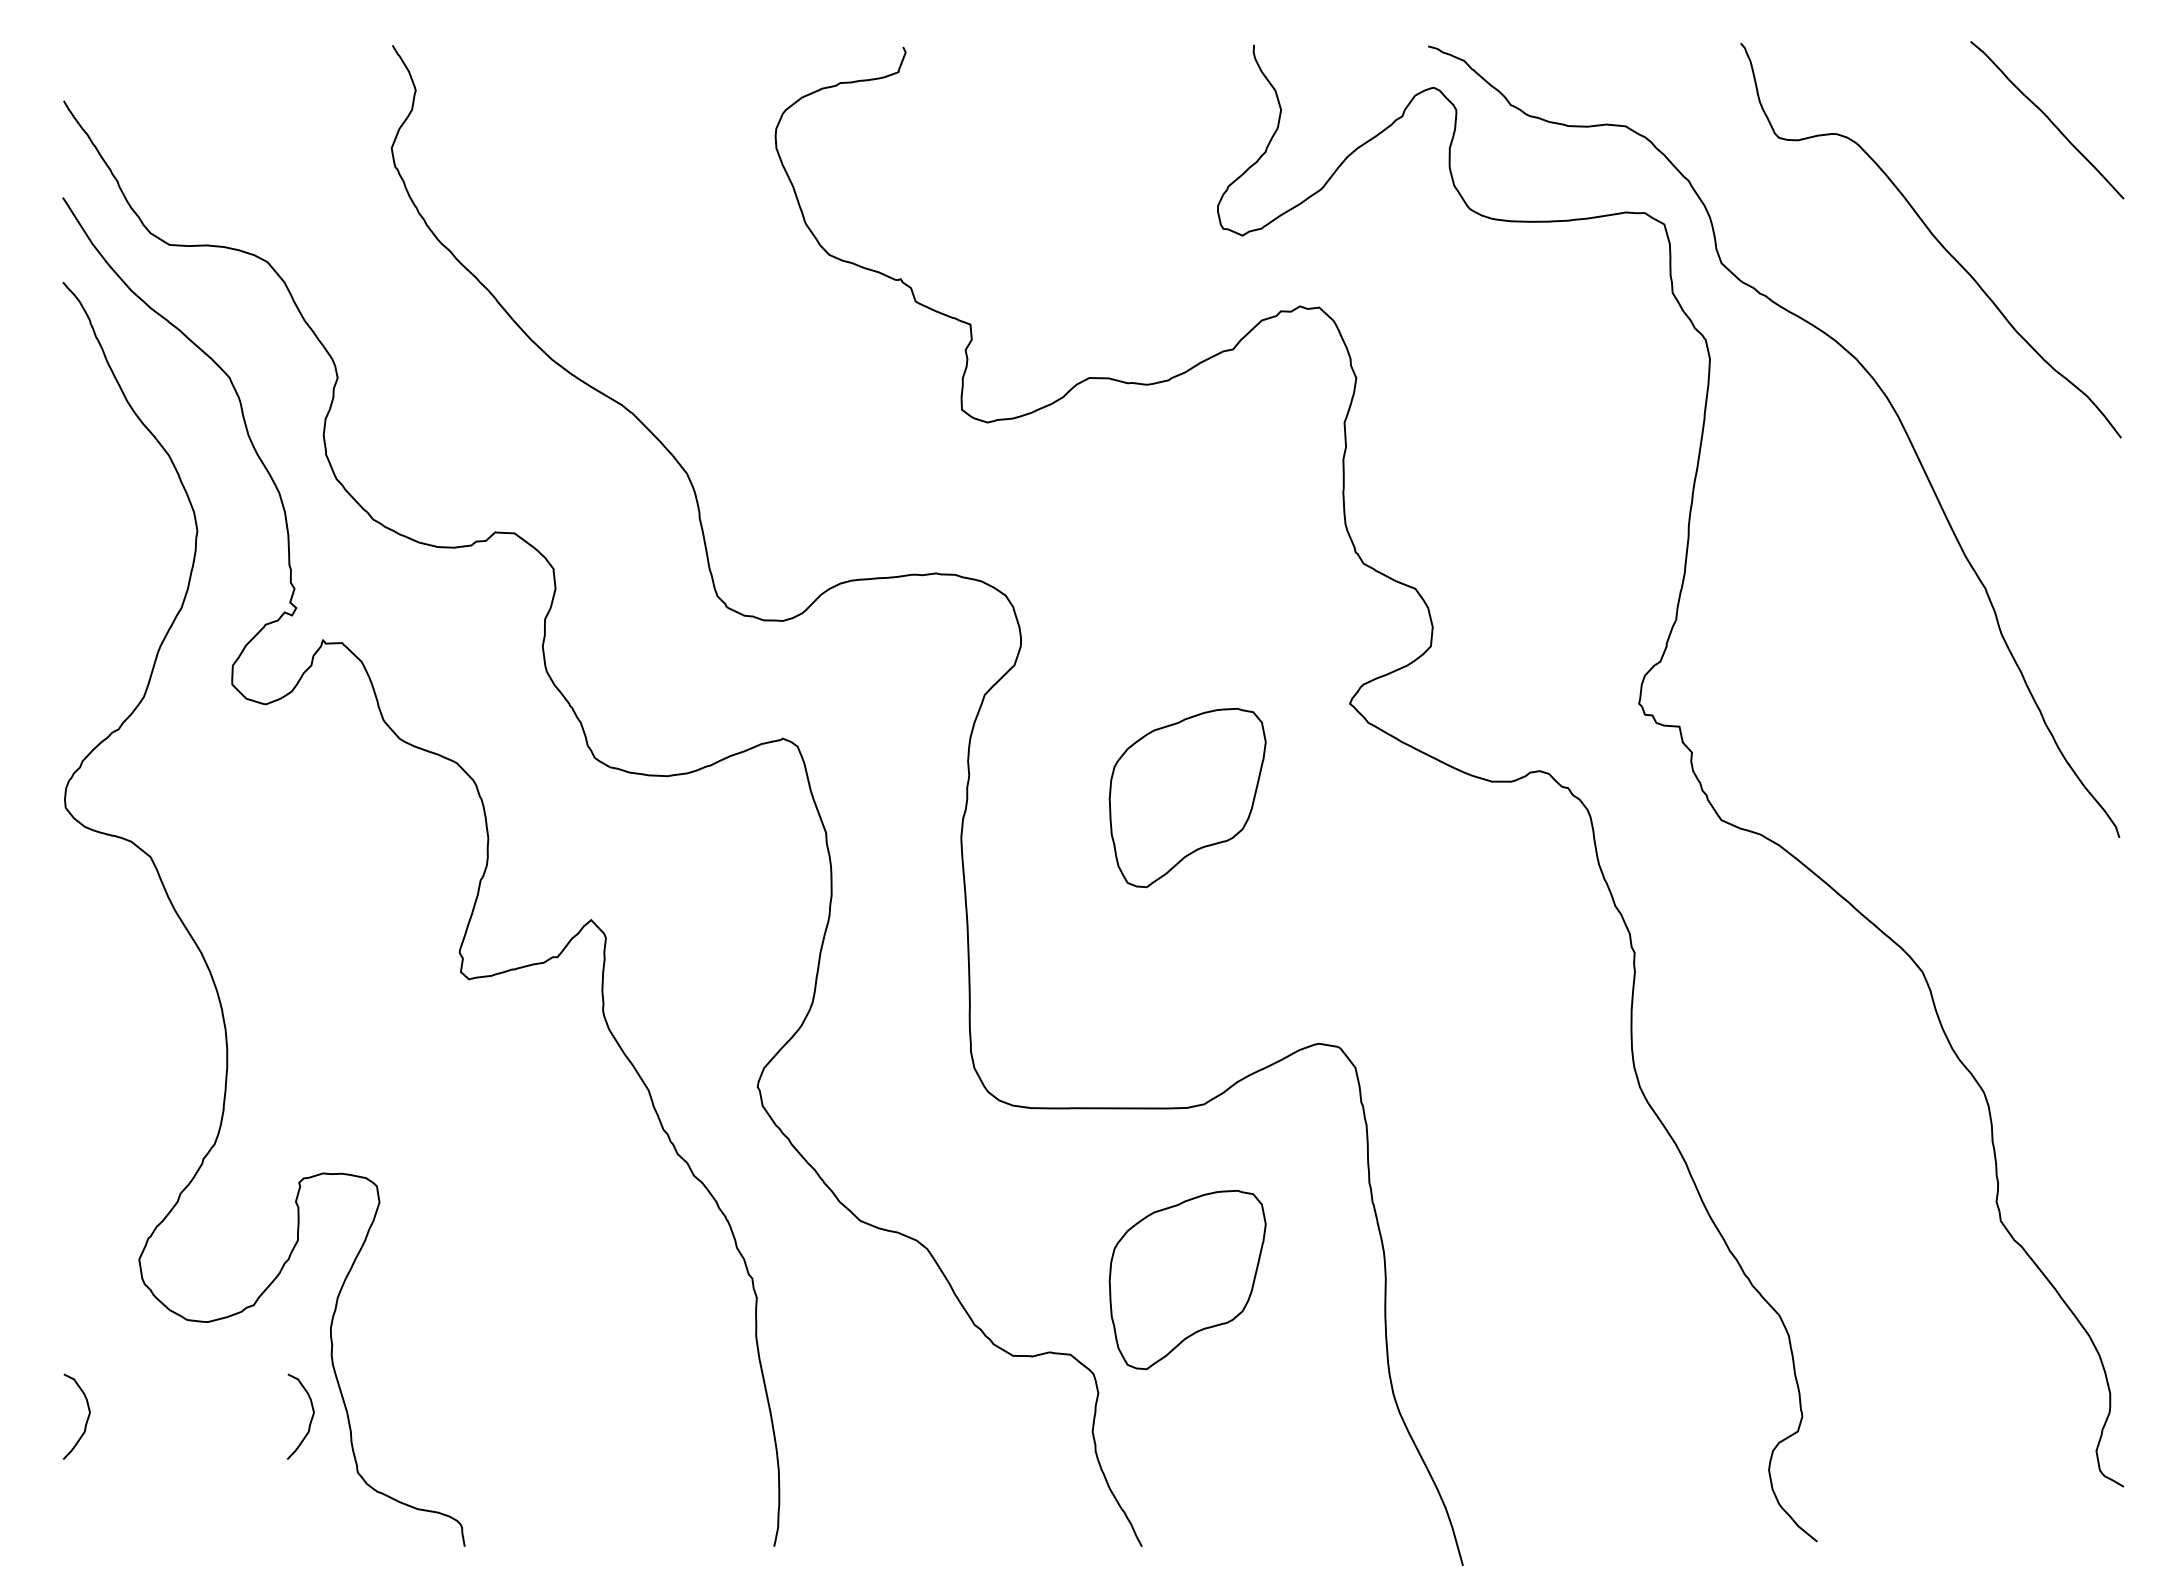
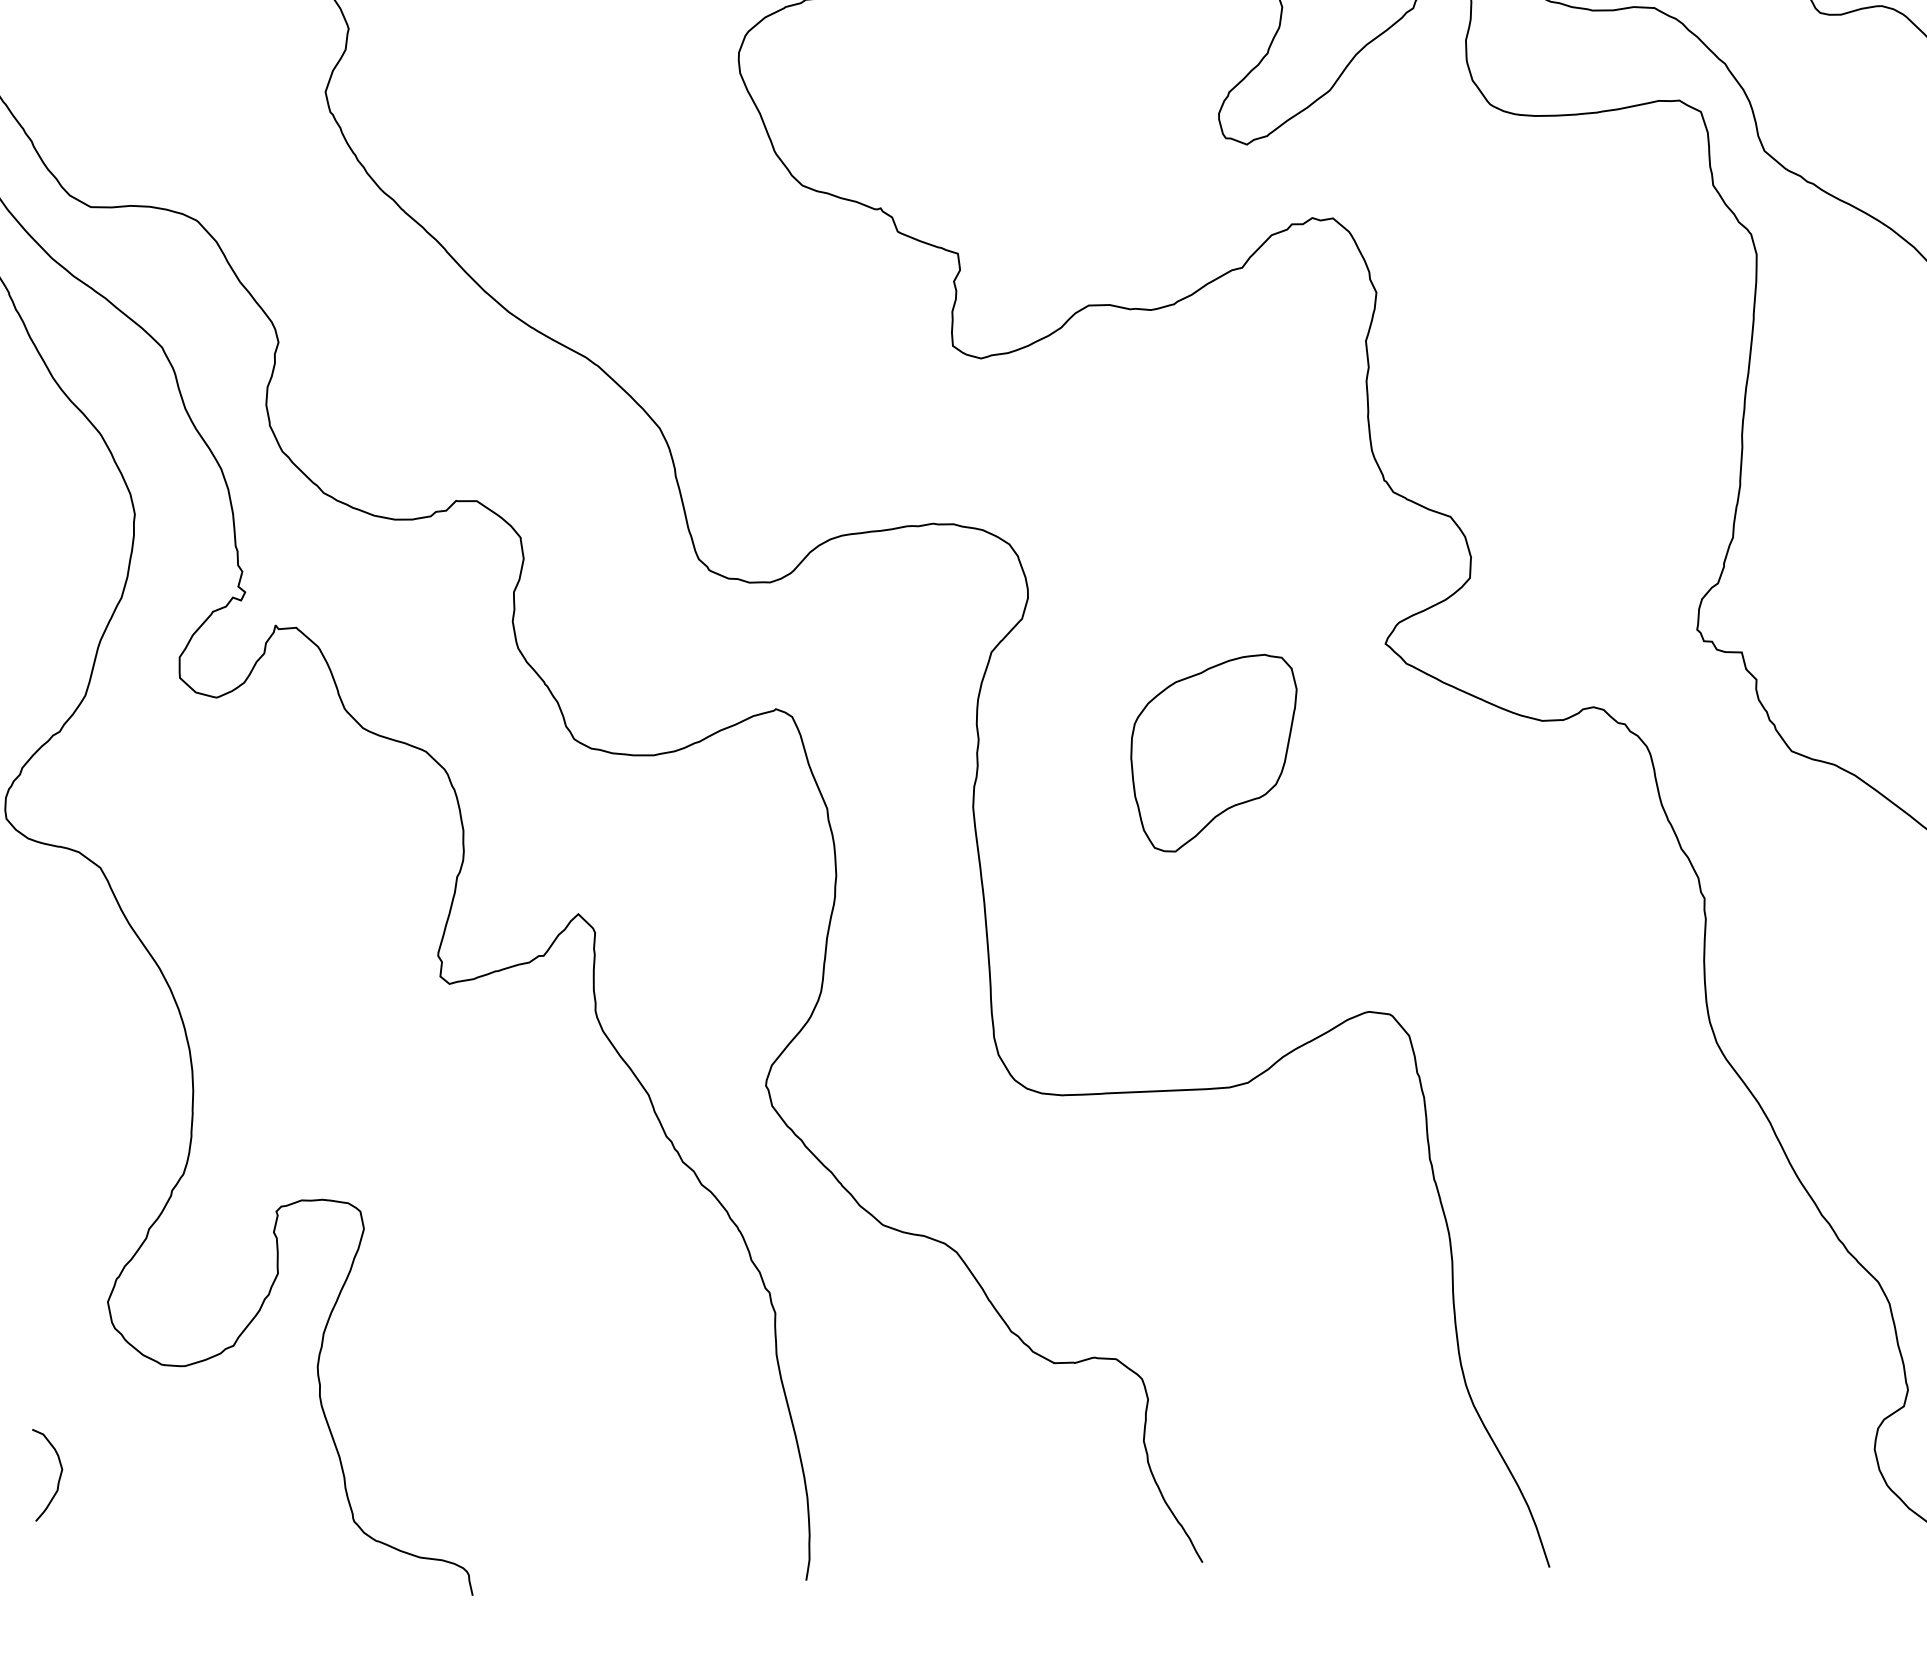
part: (1187, 1279) -> (1238, 1272), removed
curve: (310, 1419) -> (300, 1466), removed

